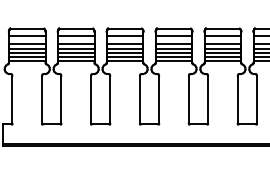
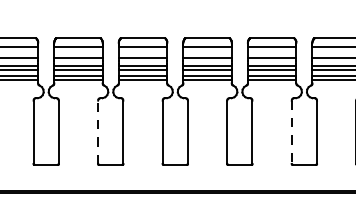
line: (91, 99) -> (98, 131), solid -> dashed
line: (237, 99) -> (291, 131), solid -> dashed

